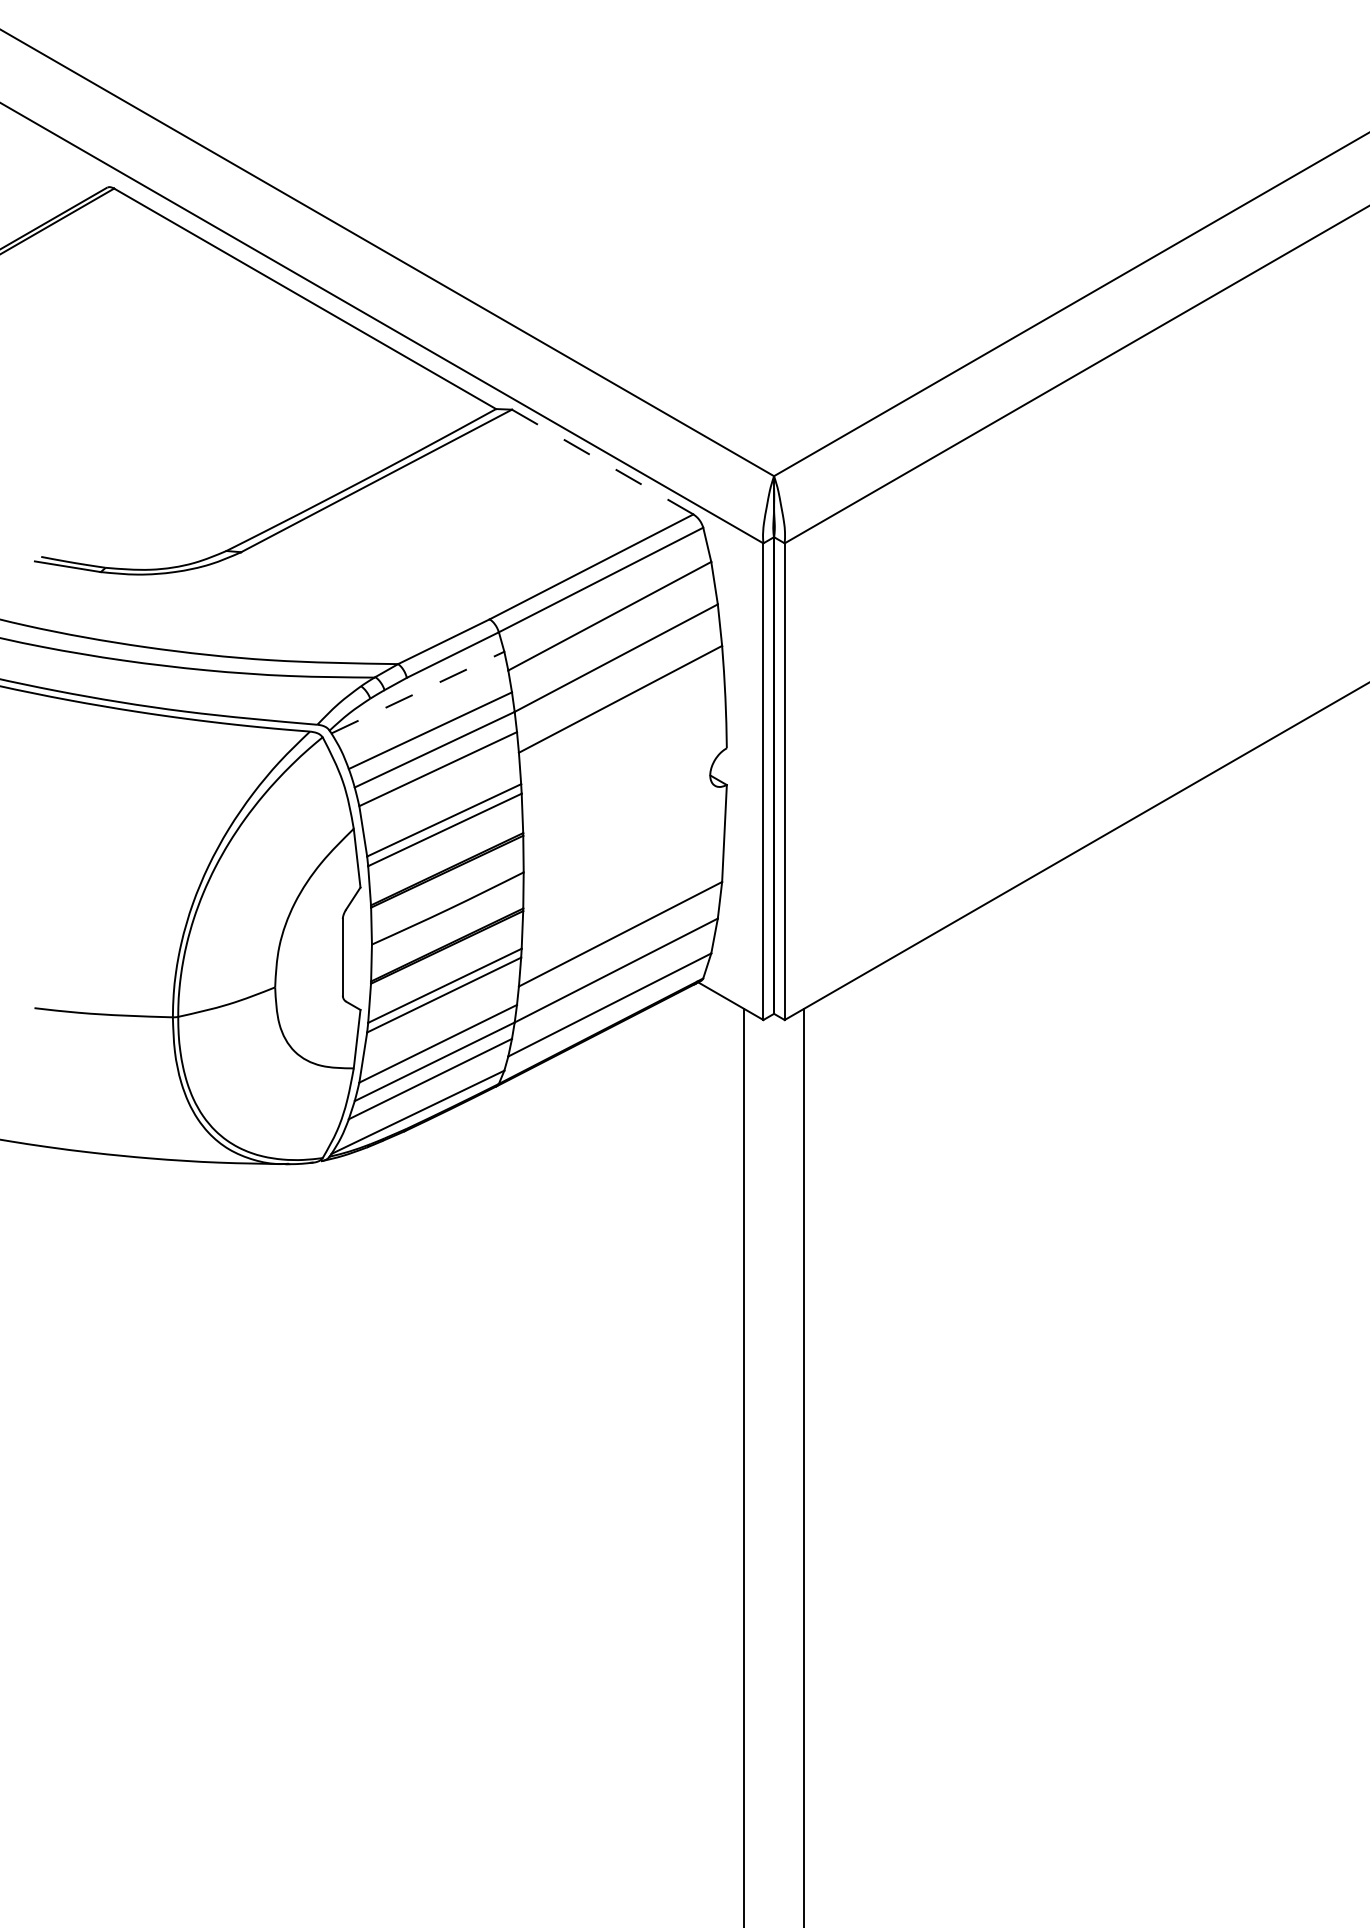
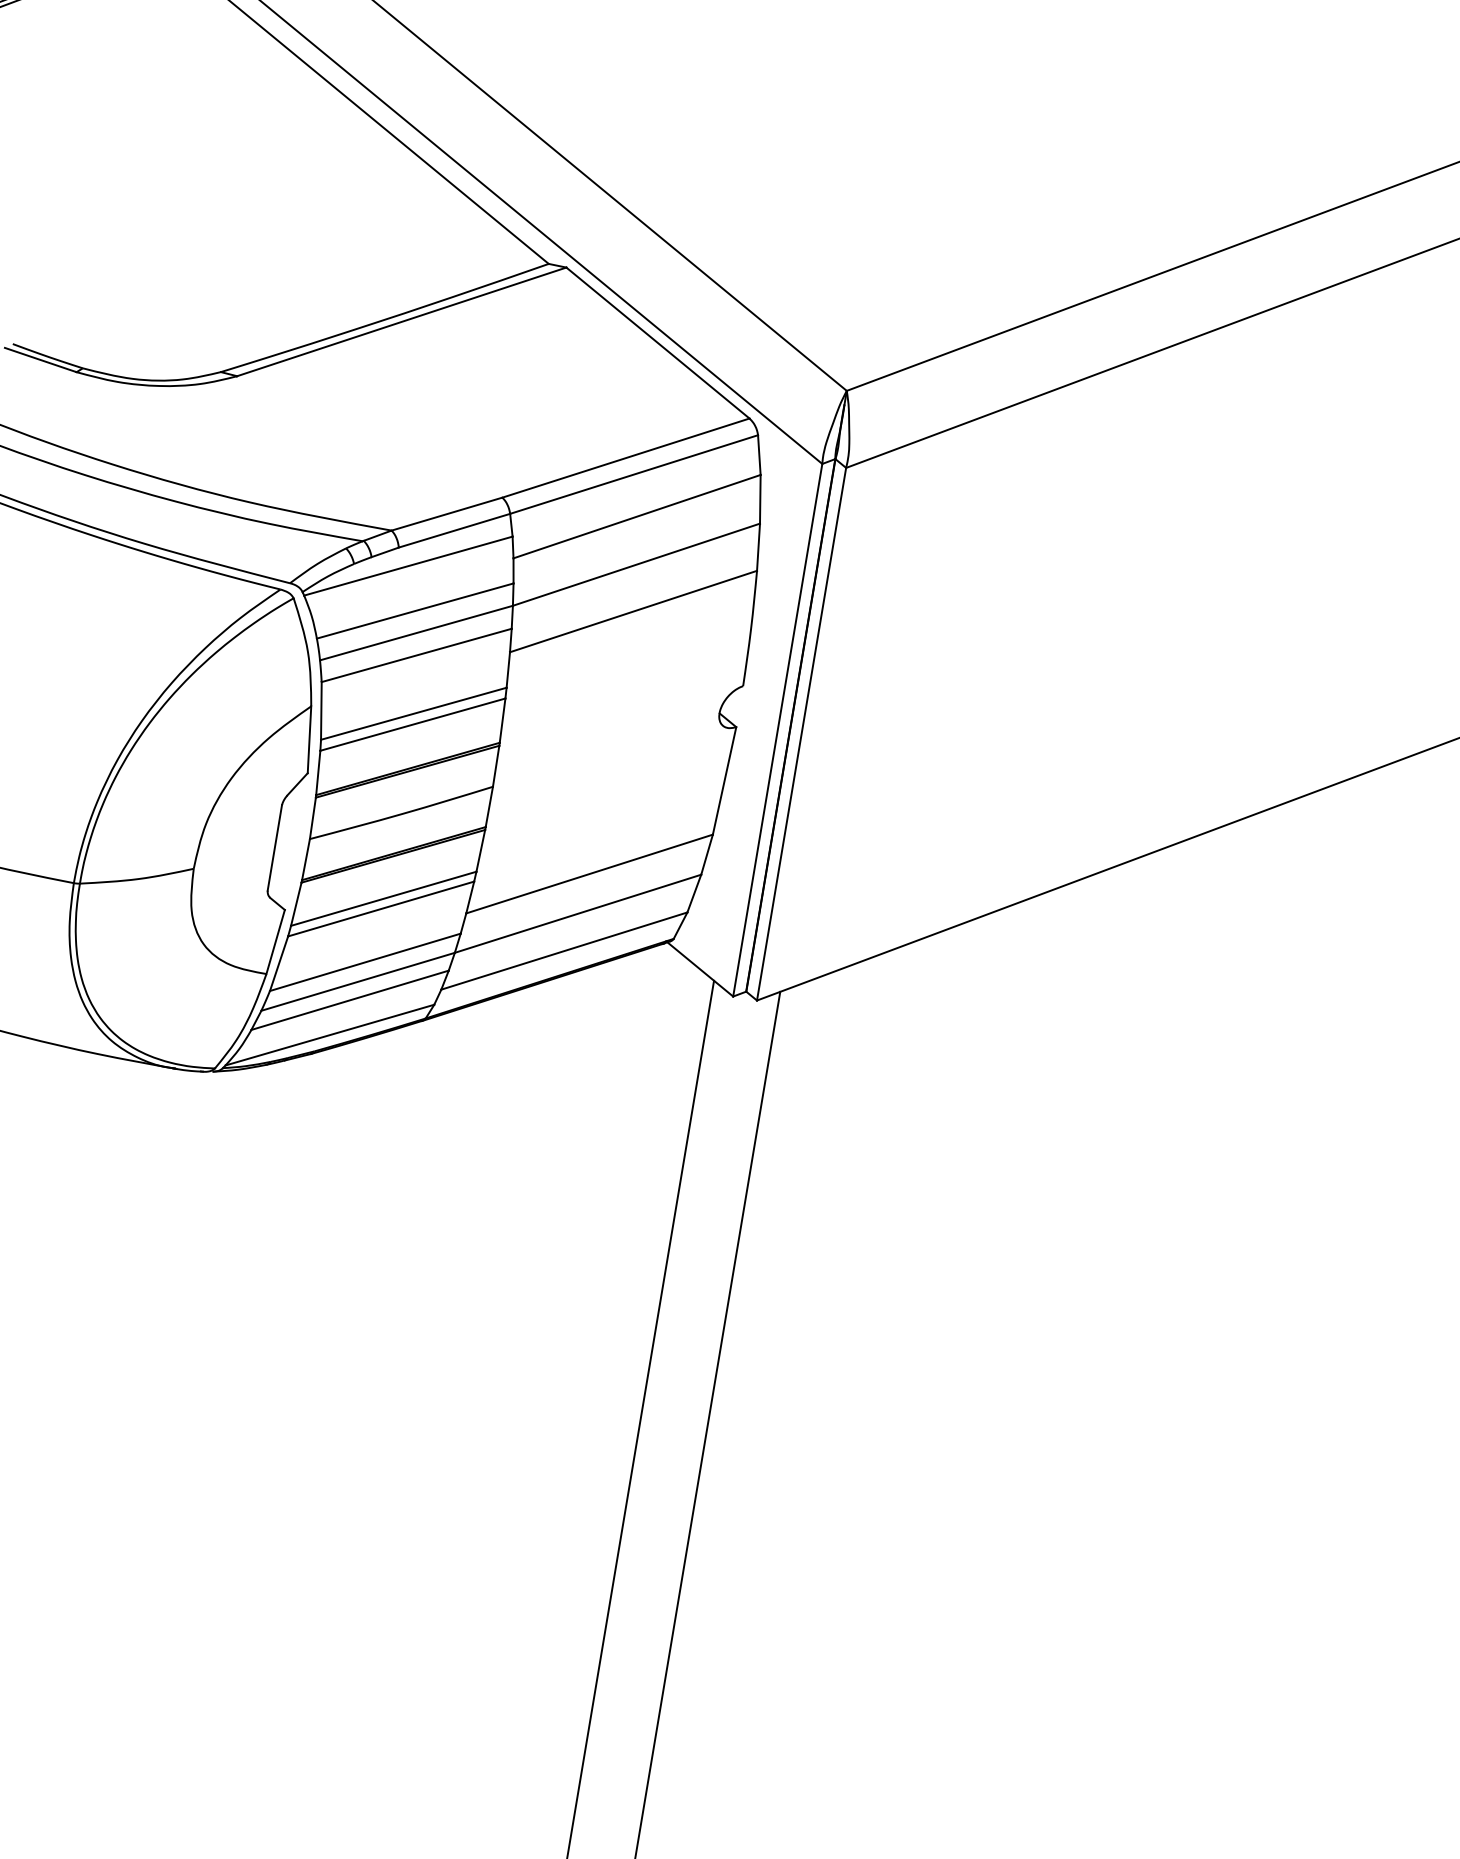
line: (602, 462) -> (657, 343), dashed -> solid
line: (417, 692) -> (407, 565), dashed -> solid

